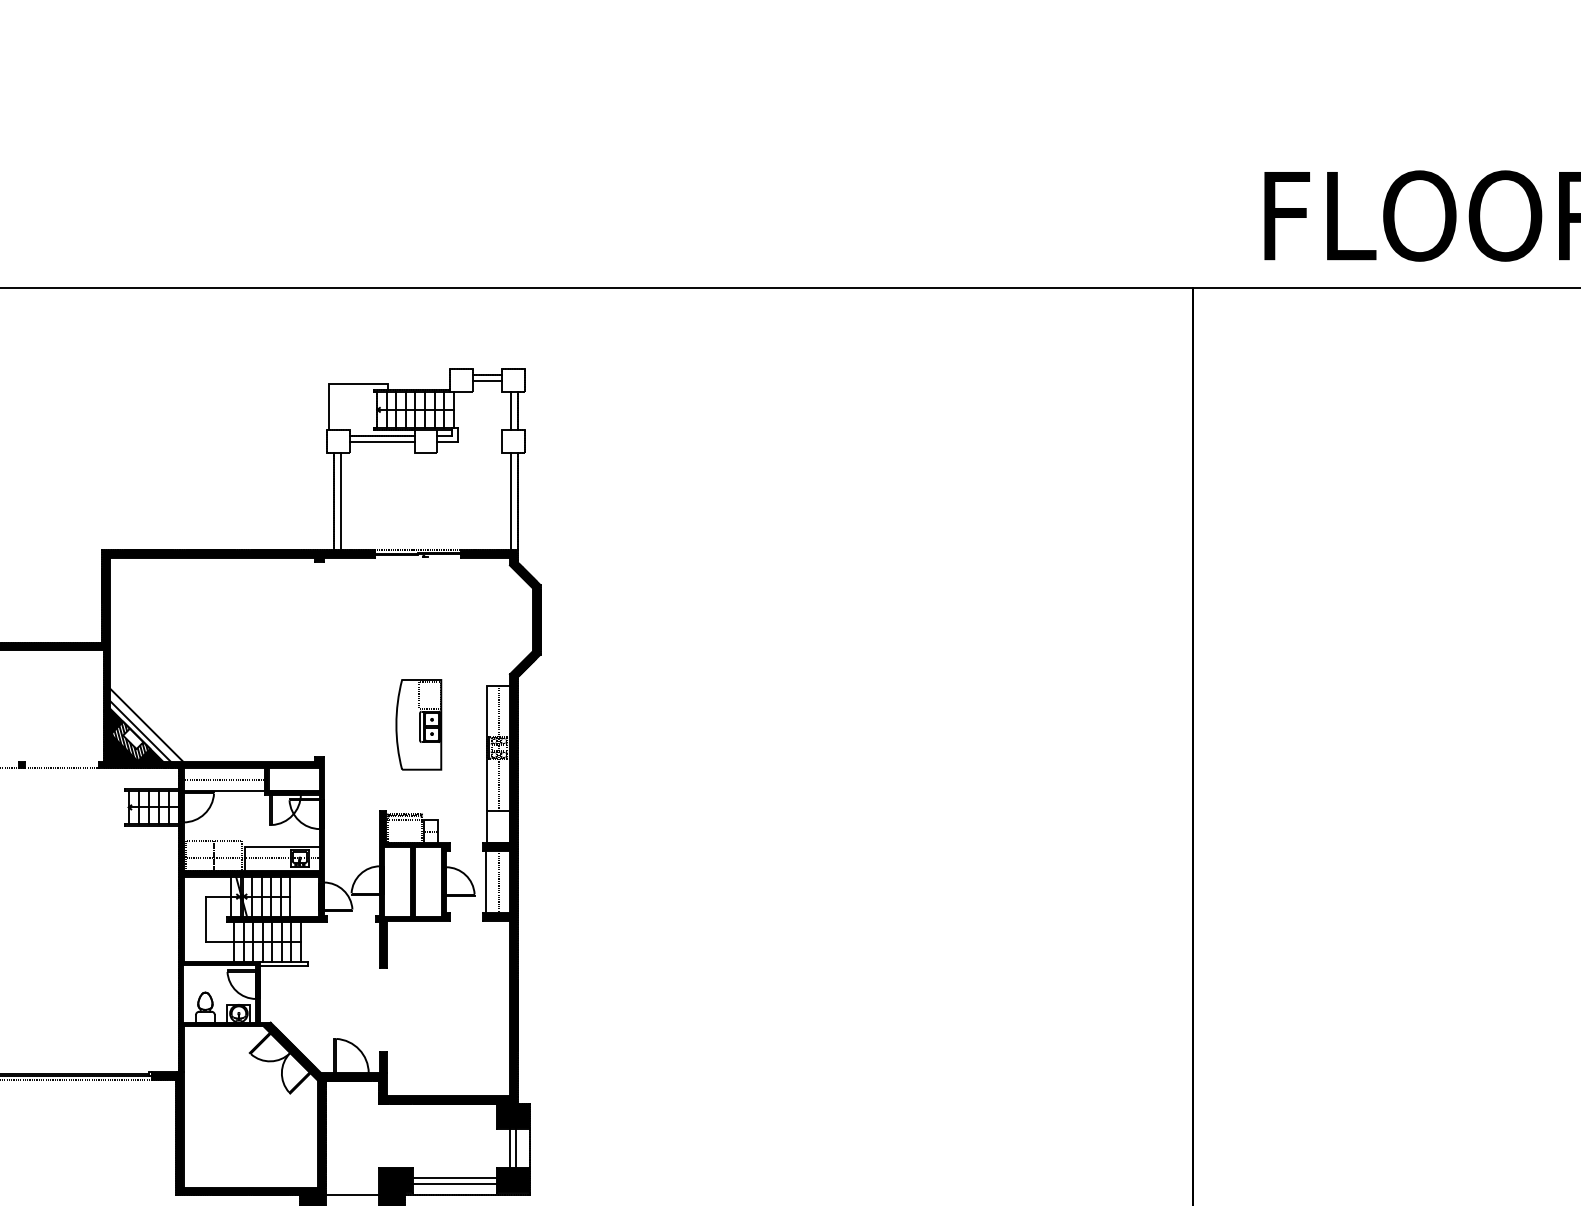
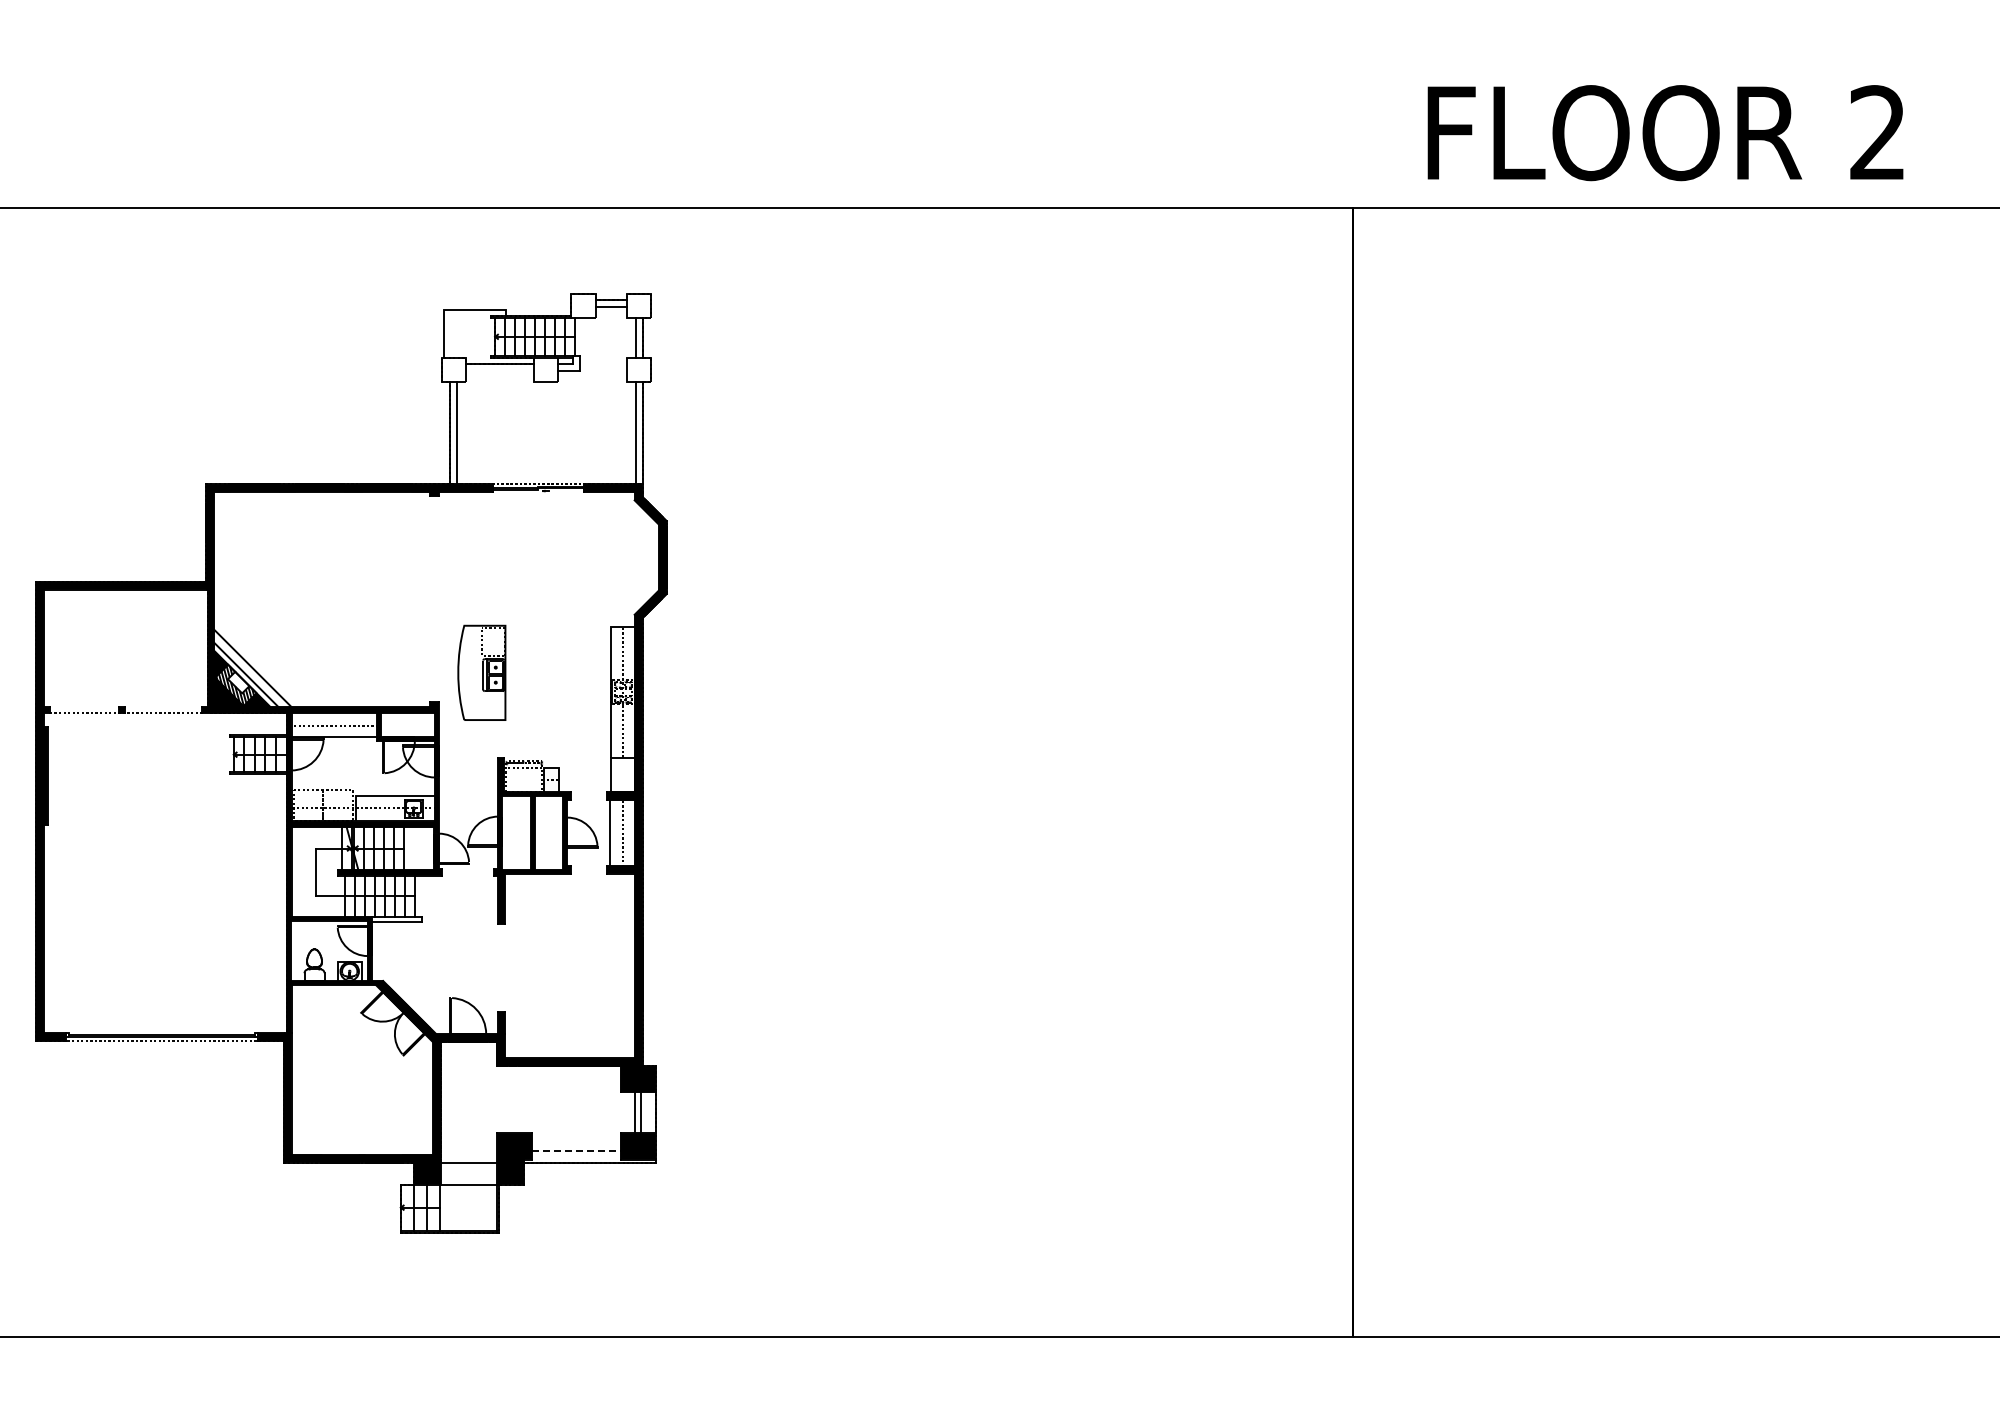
line: (382, 441) -> (500, 370), removed
part: (418, 724) -> (481, 672), moved
line: (454, 1178) -> (576, 1144), removed
line: (454, 1183) -> (576, 1150), solid -> dashed

